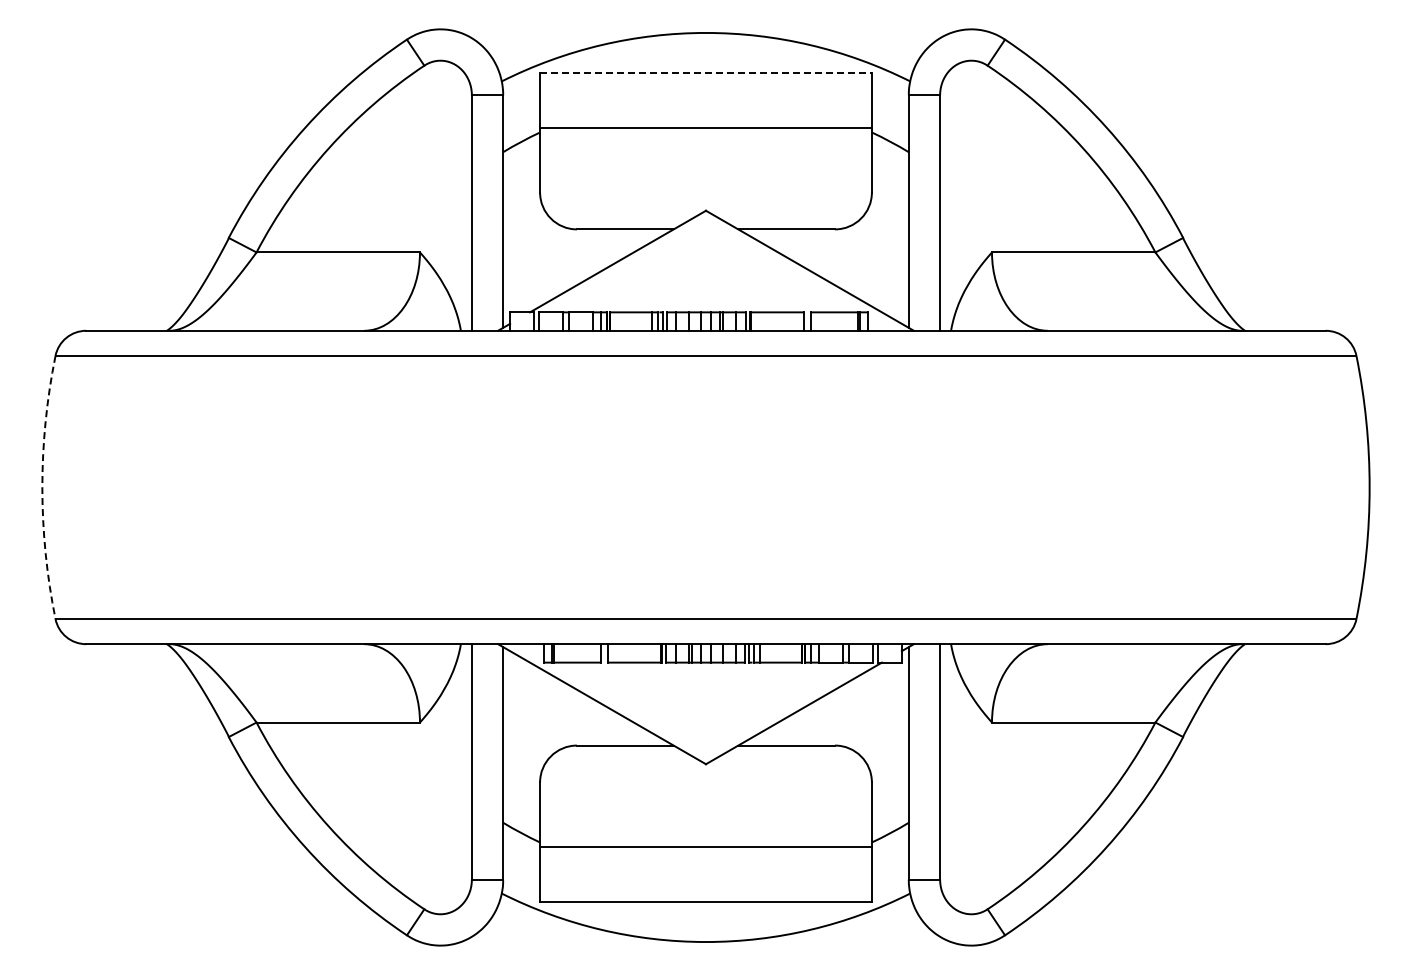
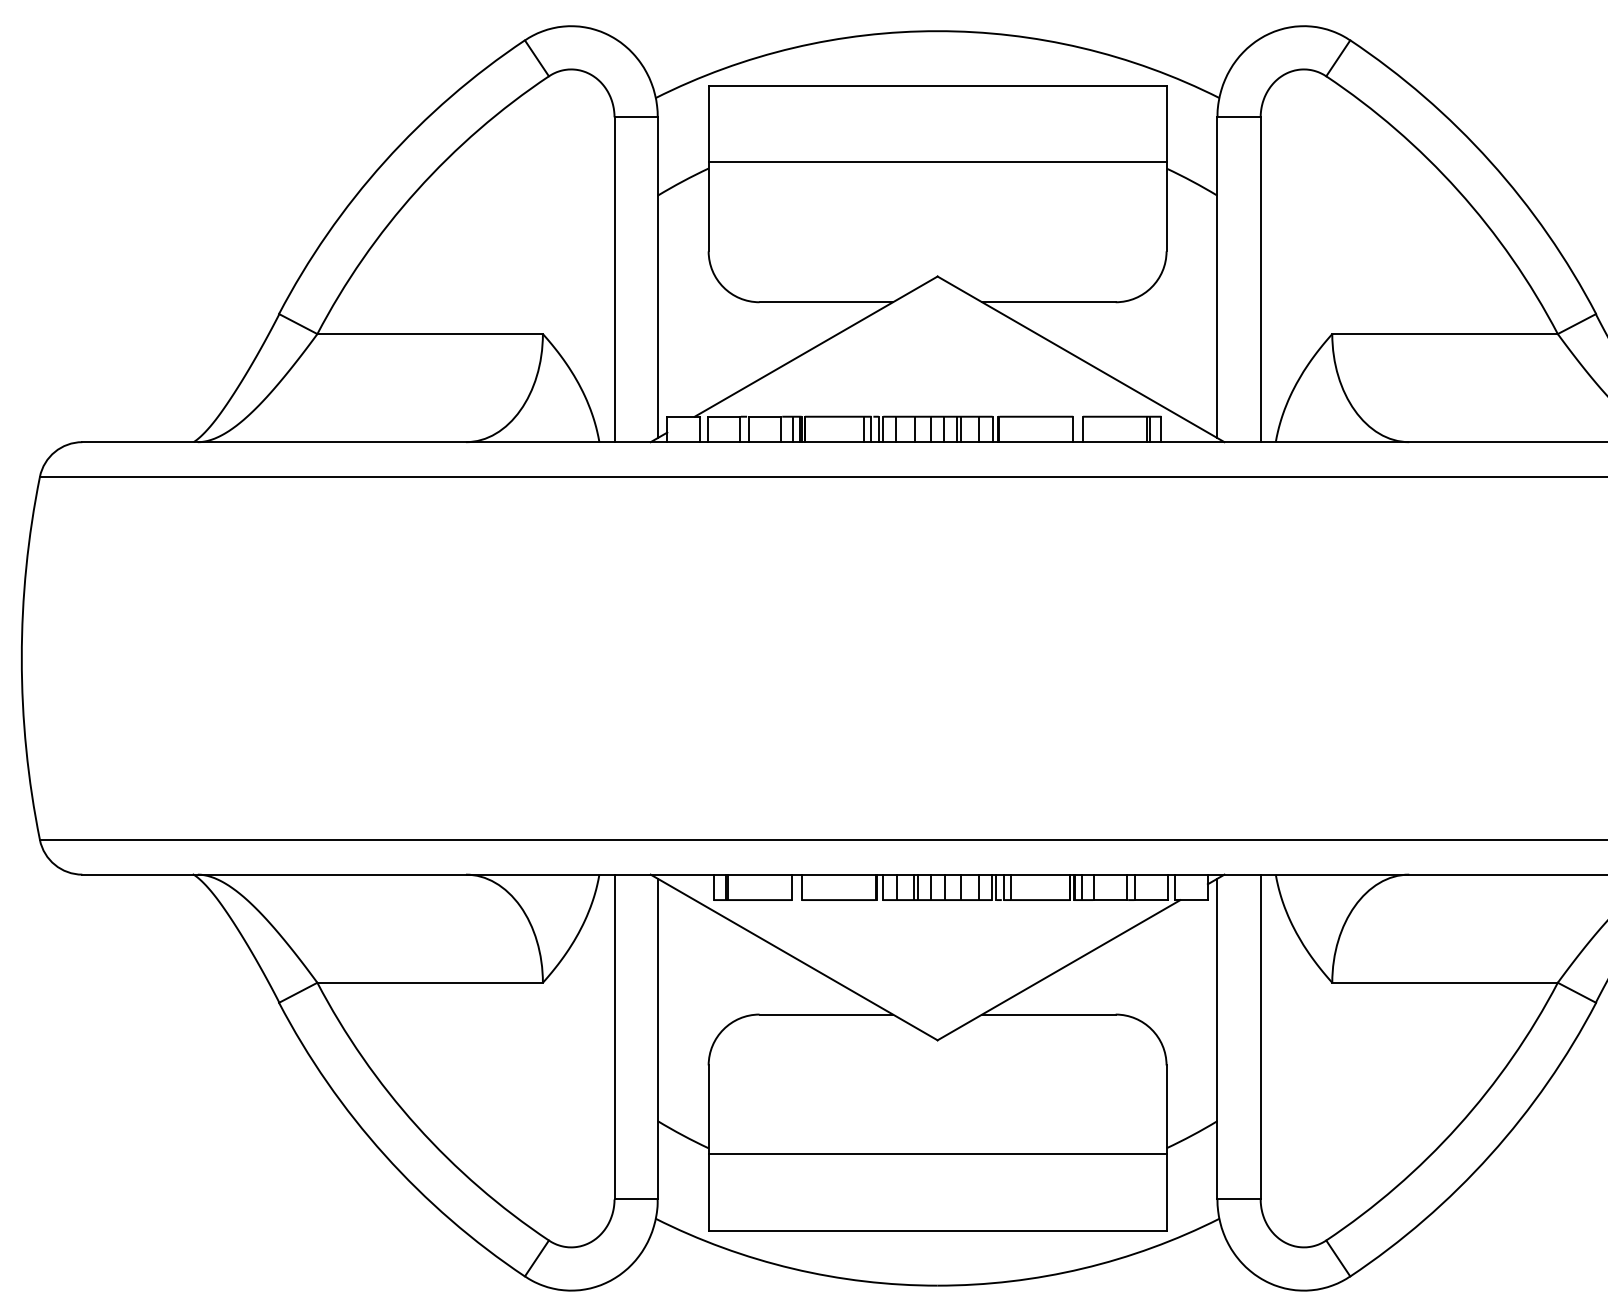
line: (706, 72) -> (938, 85), dashed -> solid
arc: (42, 487) -> (21, 658), dashed -> solid

